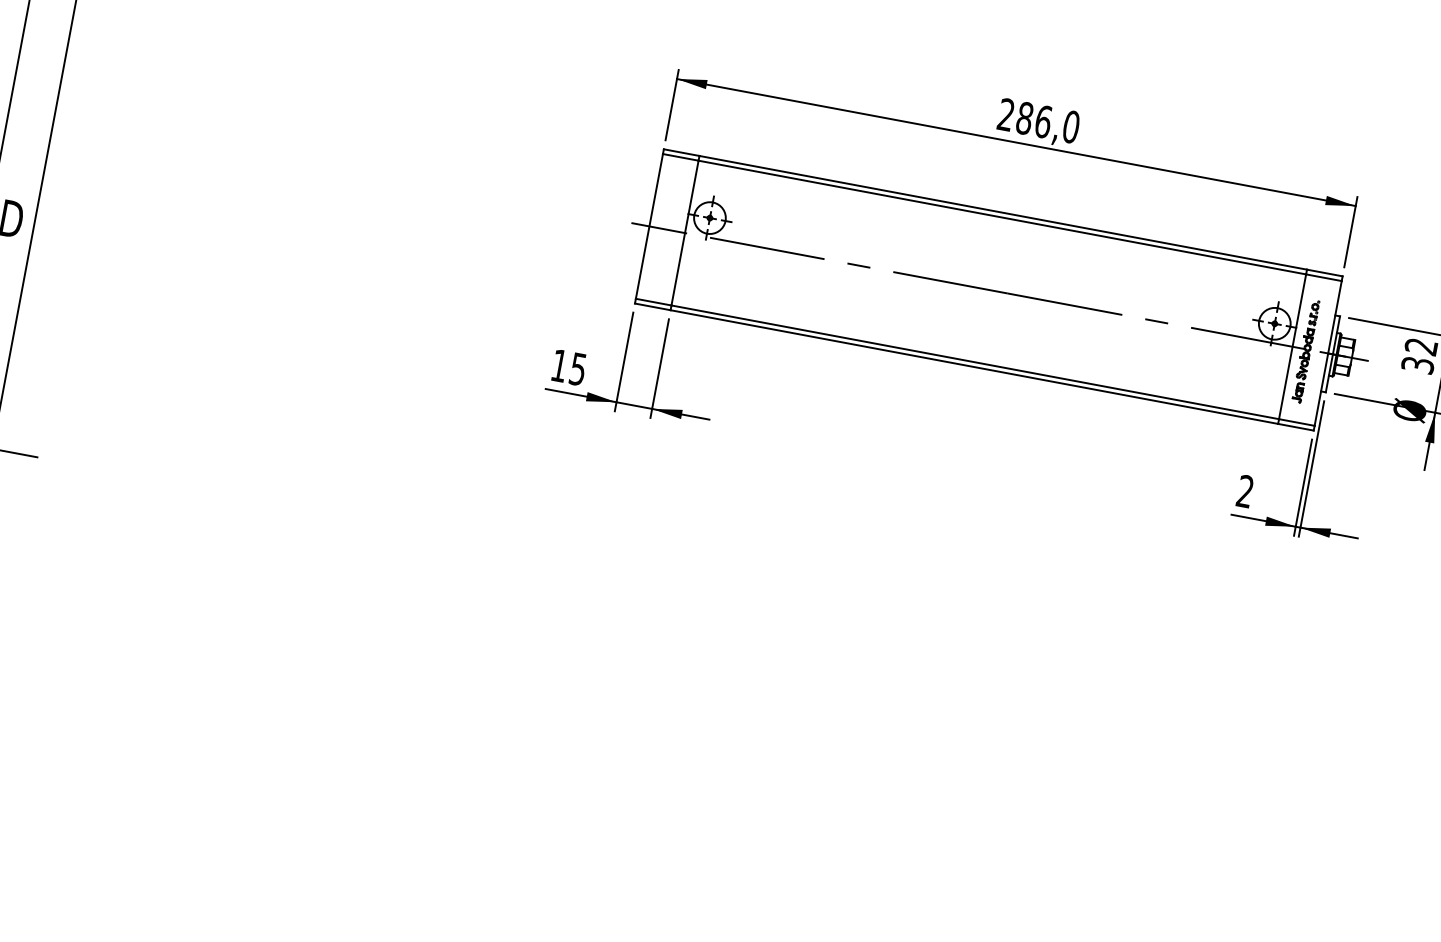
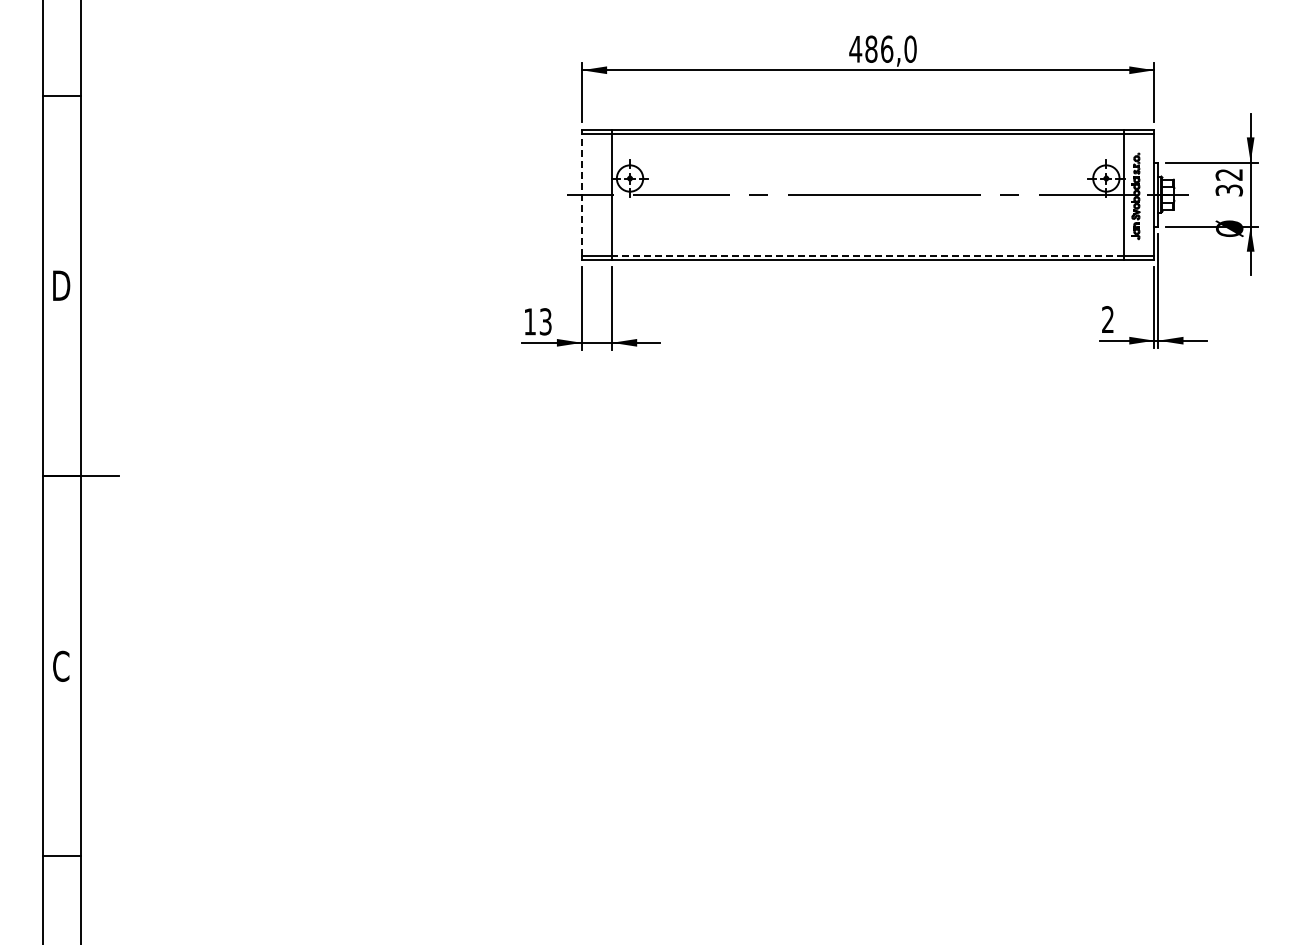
text: (1006, 113) -> (855, 48), 286,0 -> 486,0
line: (650, 226) -> (582, 194), solid -> dashed
line: (974, 362) -> (867, 255), solid -> dashed
text: (577, 368) -> (545, 321), 15 -> 13

